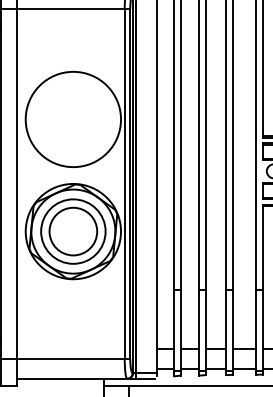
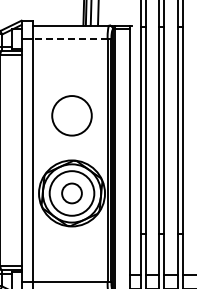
line: (69, 9) -> (69, 39), solid -> dashed
circle: (74, 119) -> (72, 115), size x0.6
circle: (72, 230) -> (71, 192), size x0.6

